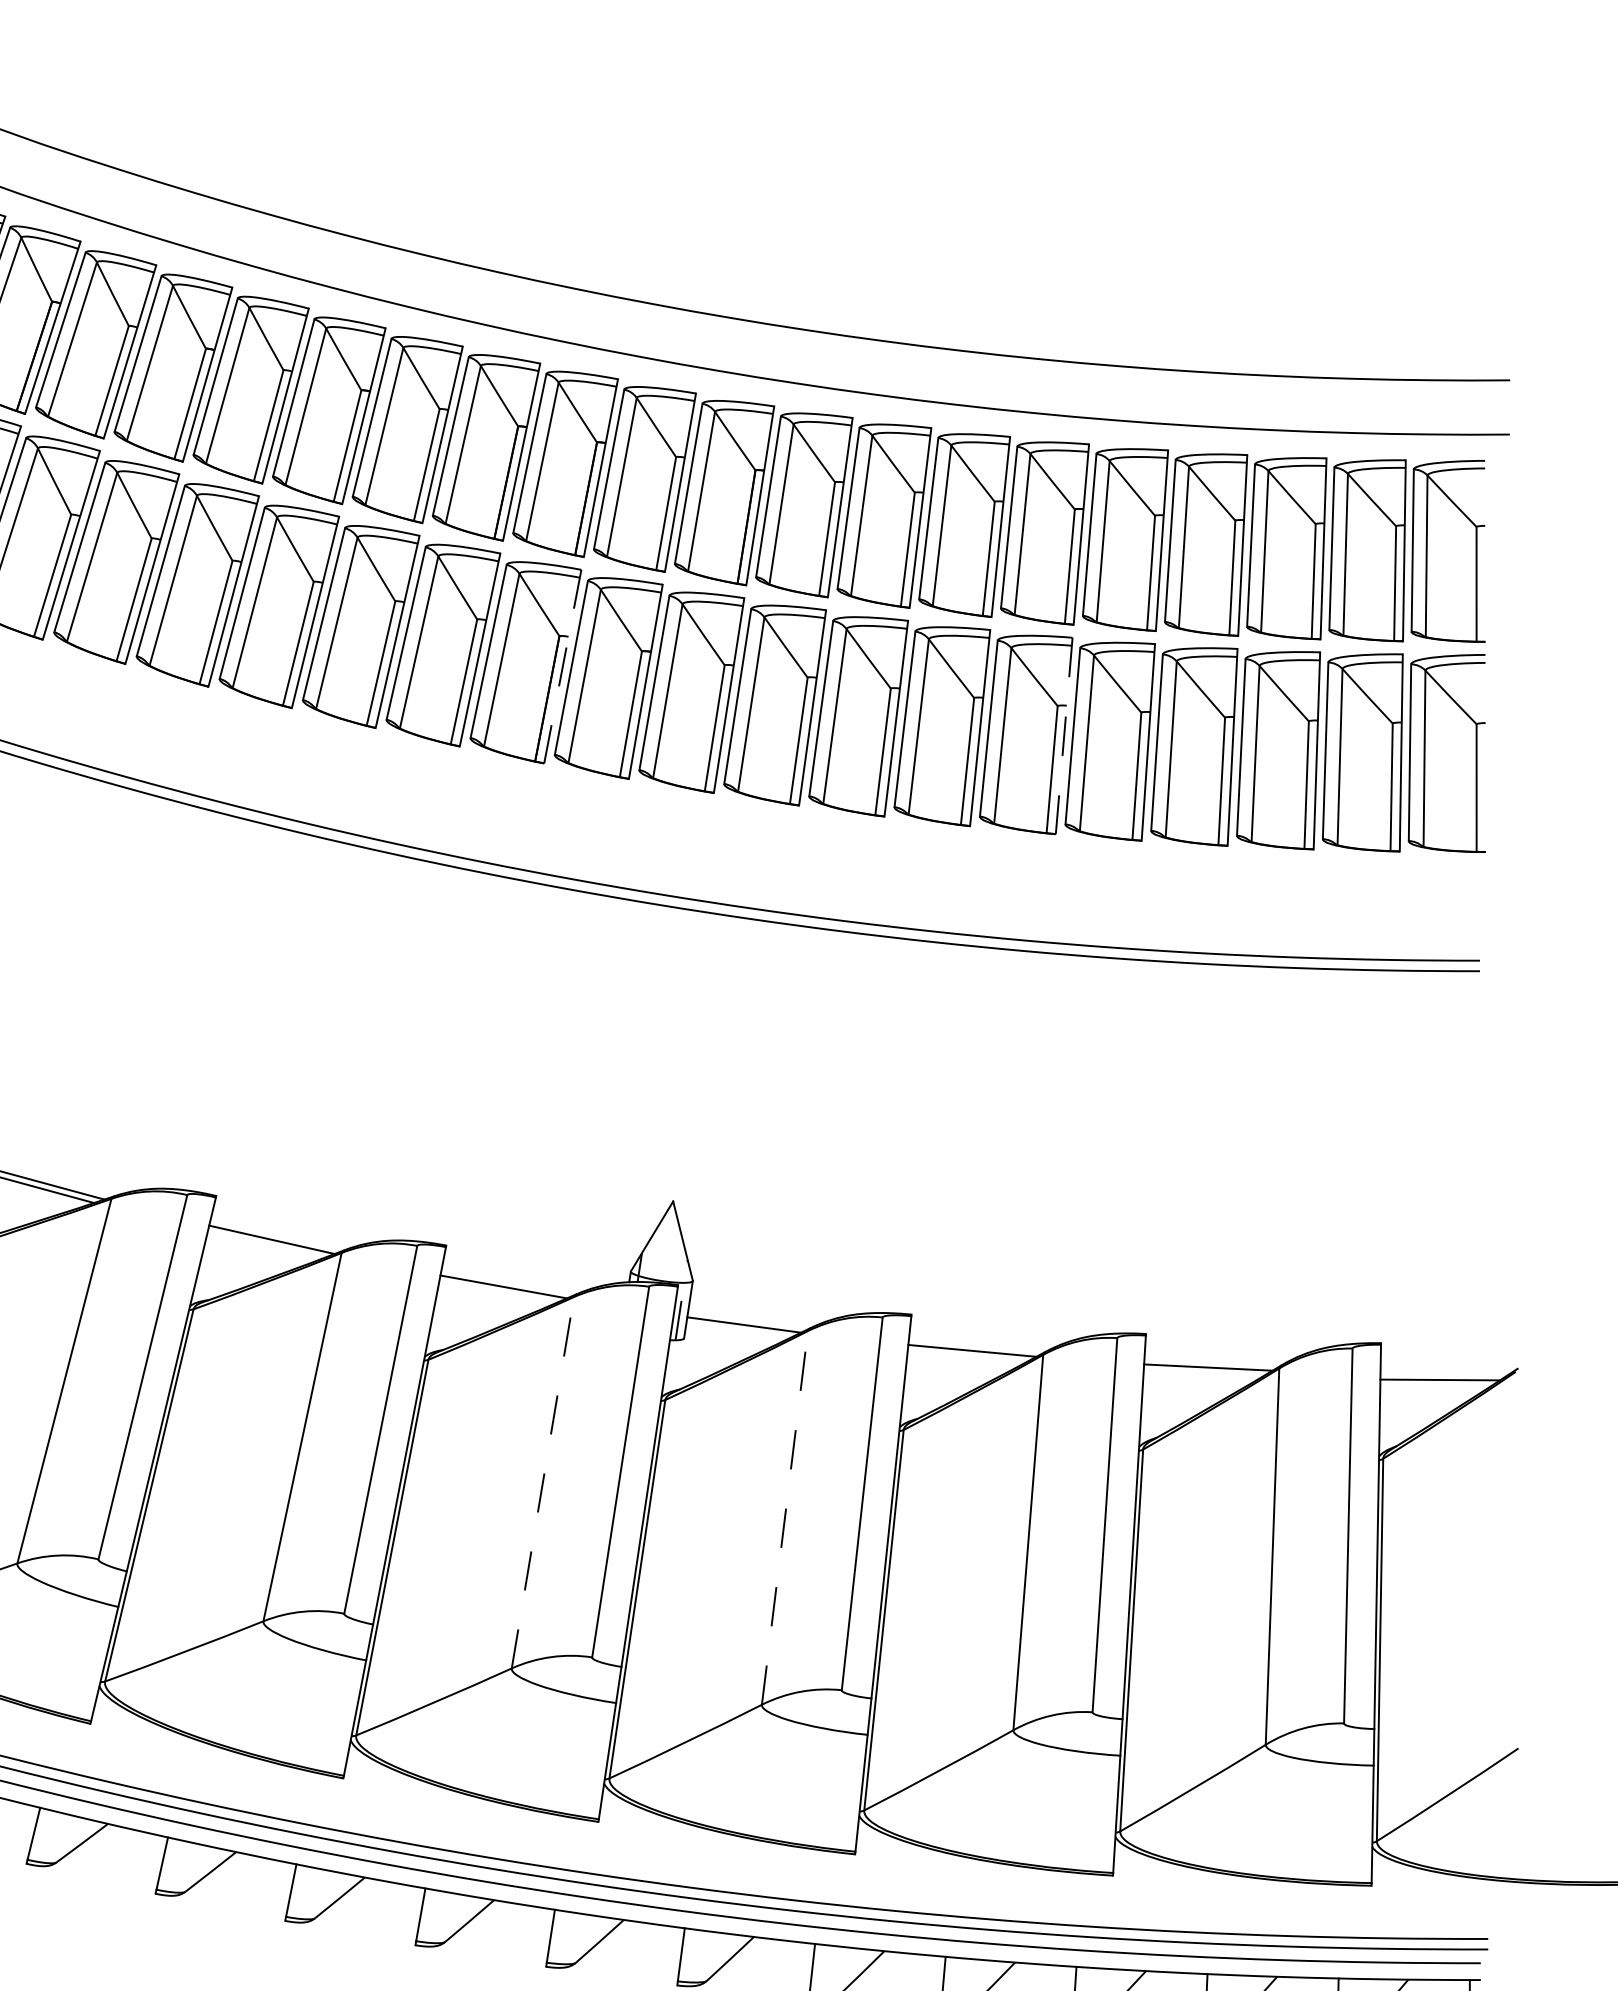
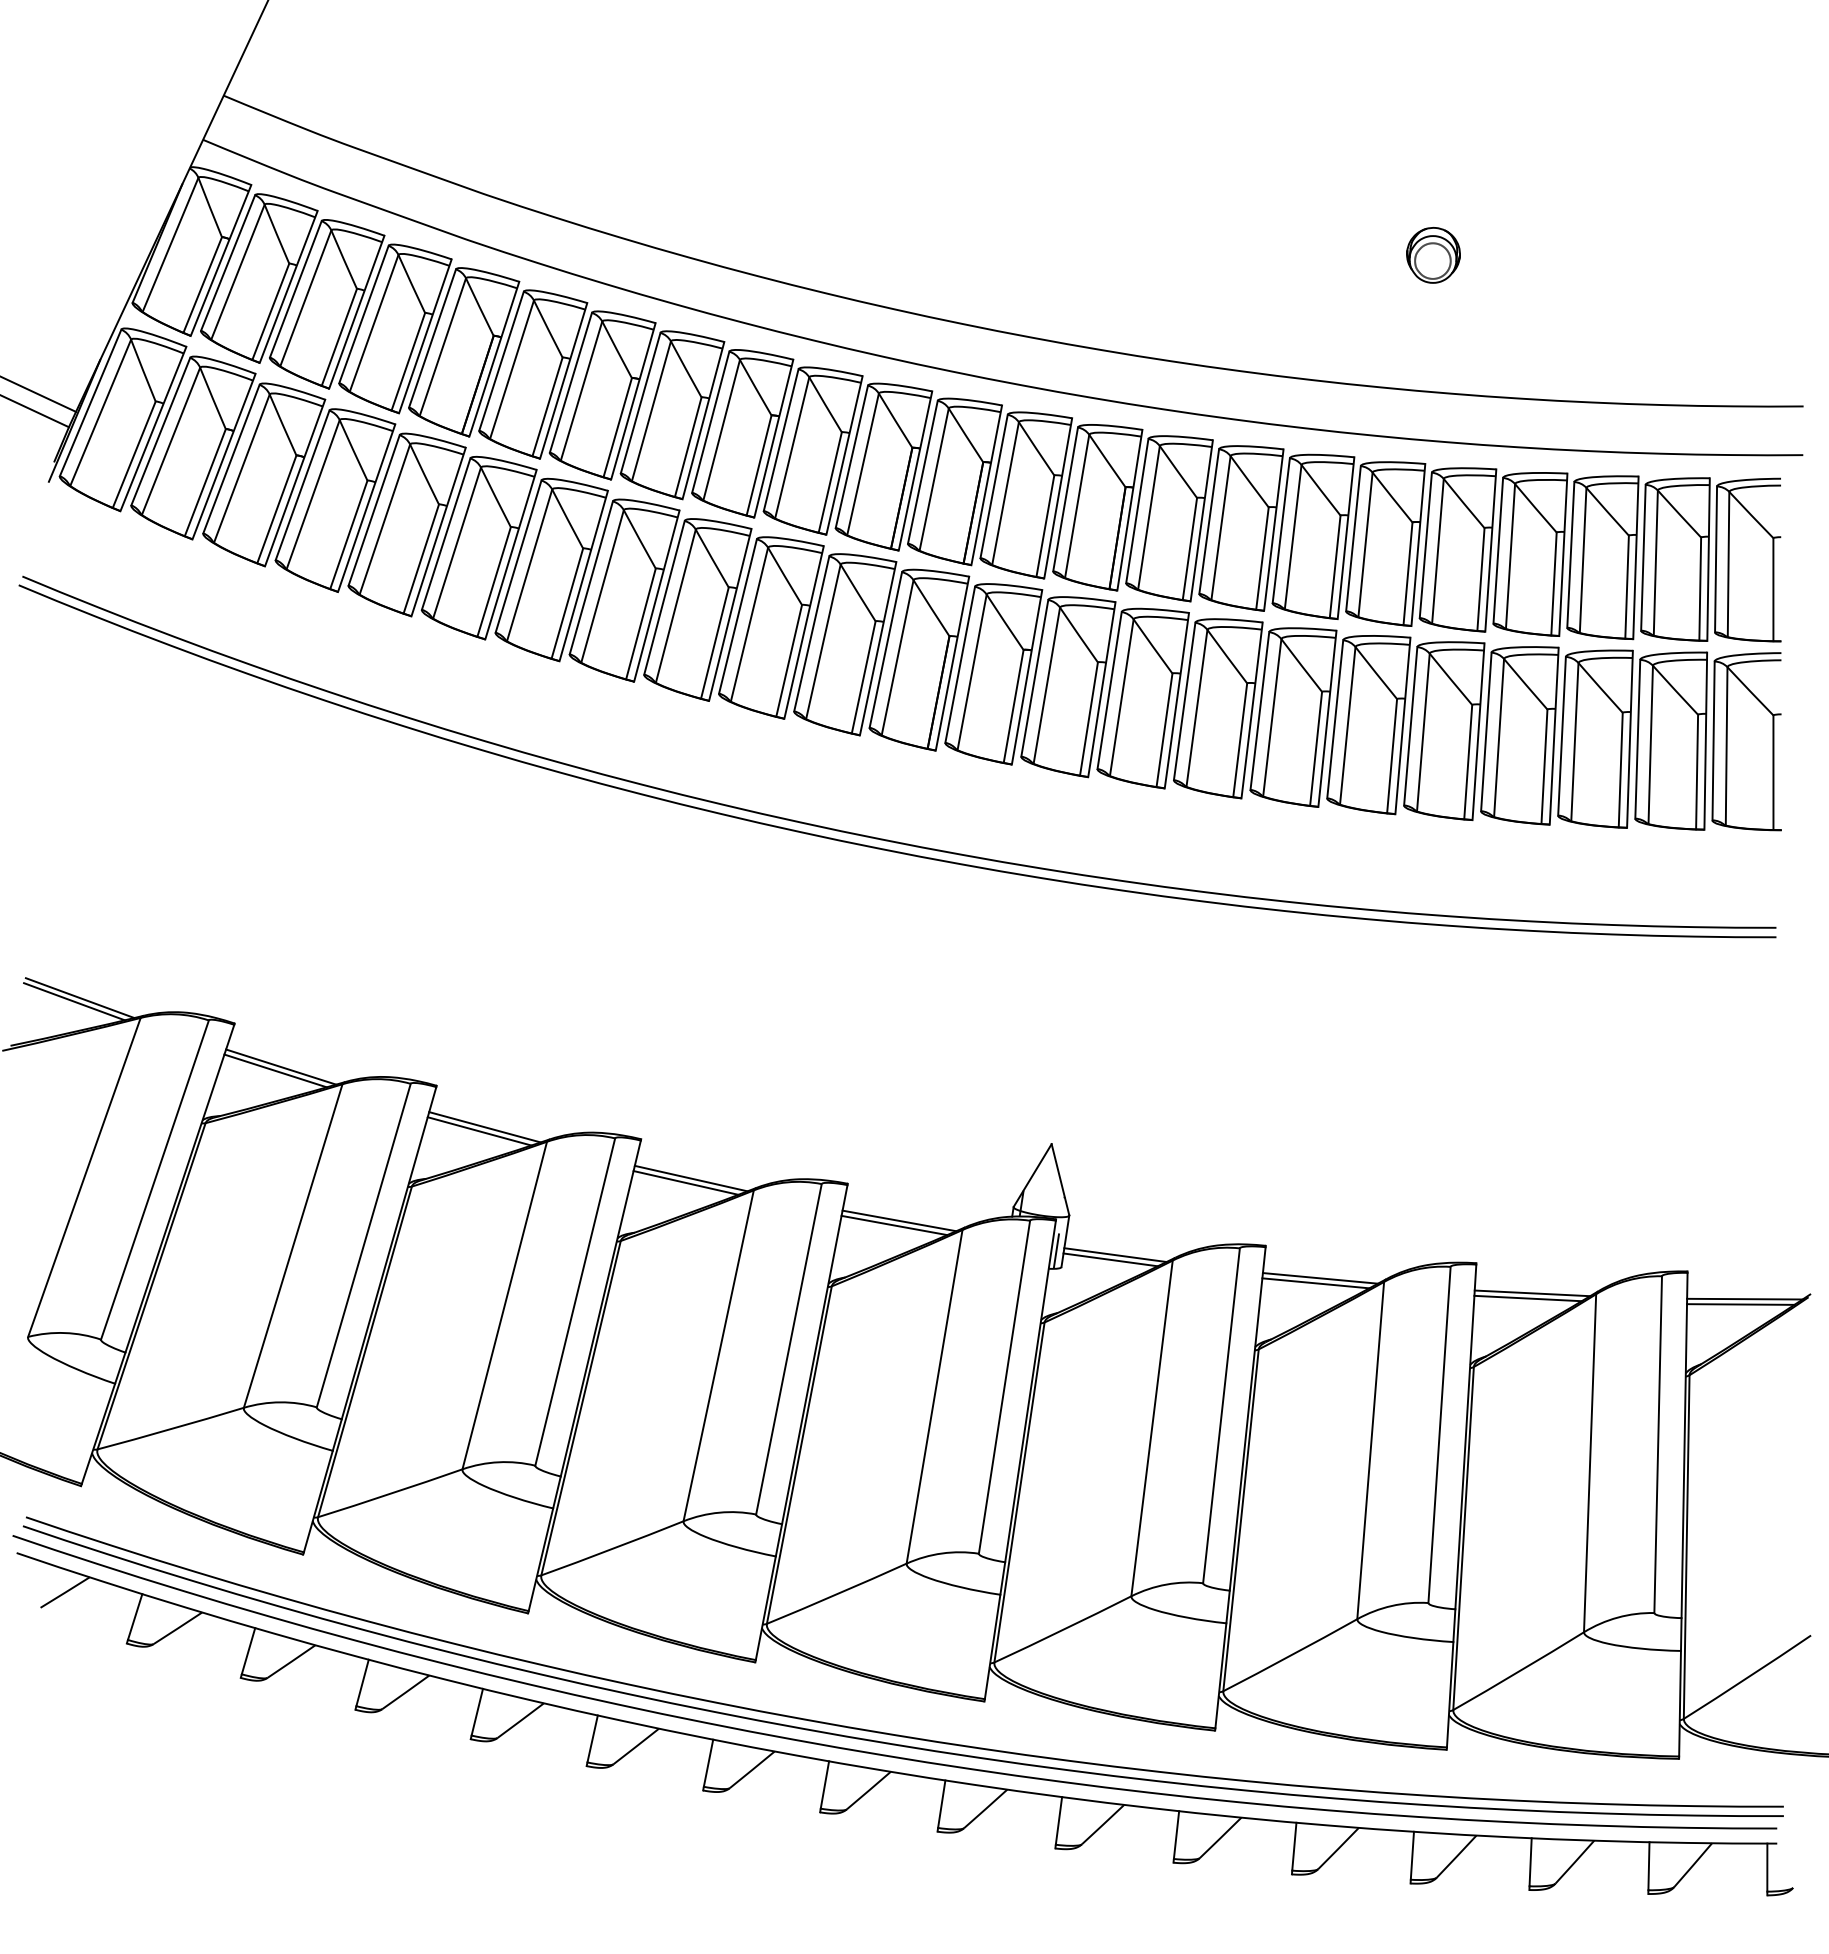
part: (1098, 212) -> (1433, 255), added
line: (562, 666) -> (952, 663), dashed -> solid
line: (1063, 735) -> (1402, 725), dashed -> solid
line: (265, 1244) -> (685, 1182), added
line: (498, 1292) -> (894, 1225), added
line: (738, 1329) -> (1110, 1259), added
line: (966, 1356) -> (1315, 1283), added
line: (1202, 1373) -> (1527, 1298), added
line: (1444, 1373) -> (1744, 1298), added
line: (542, 1482) -> (934, 1396), dashed -> solid
line: (785, 1516) -> (1152, 1427), dashed -> solid

